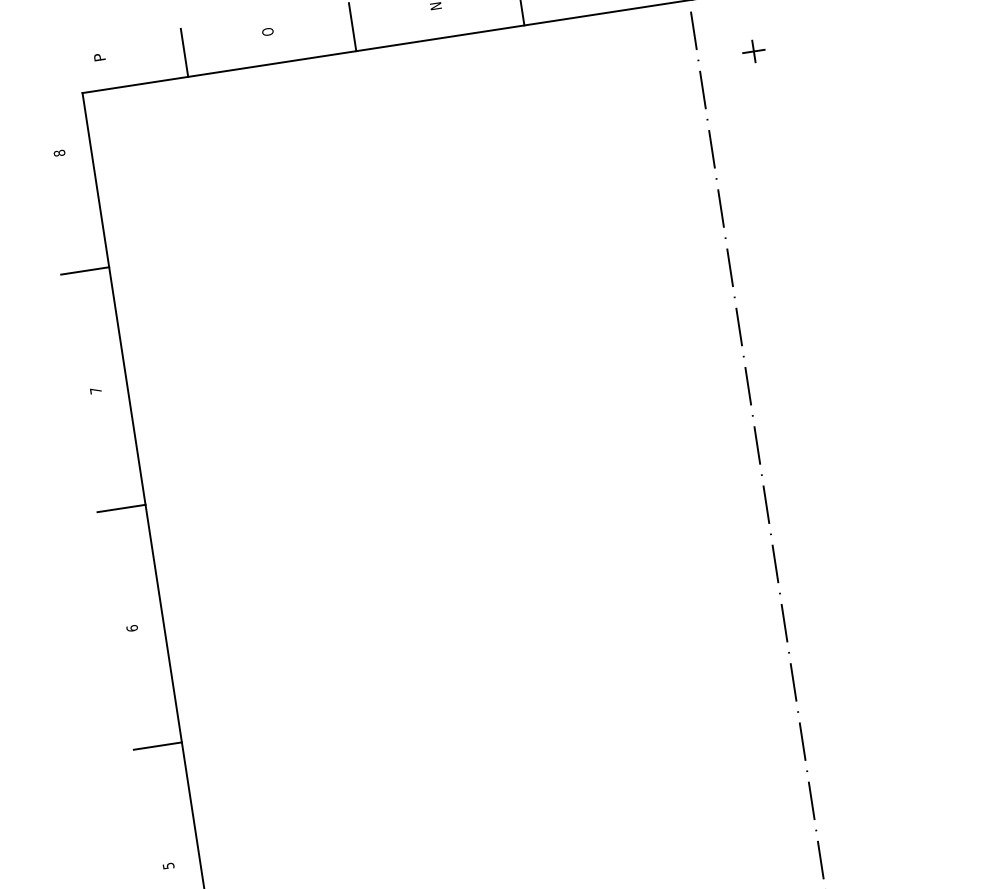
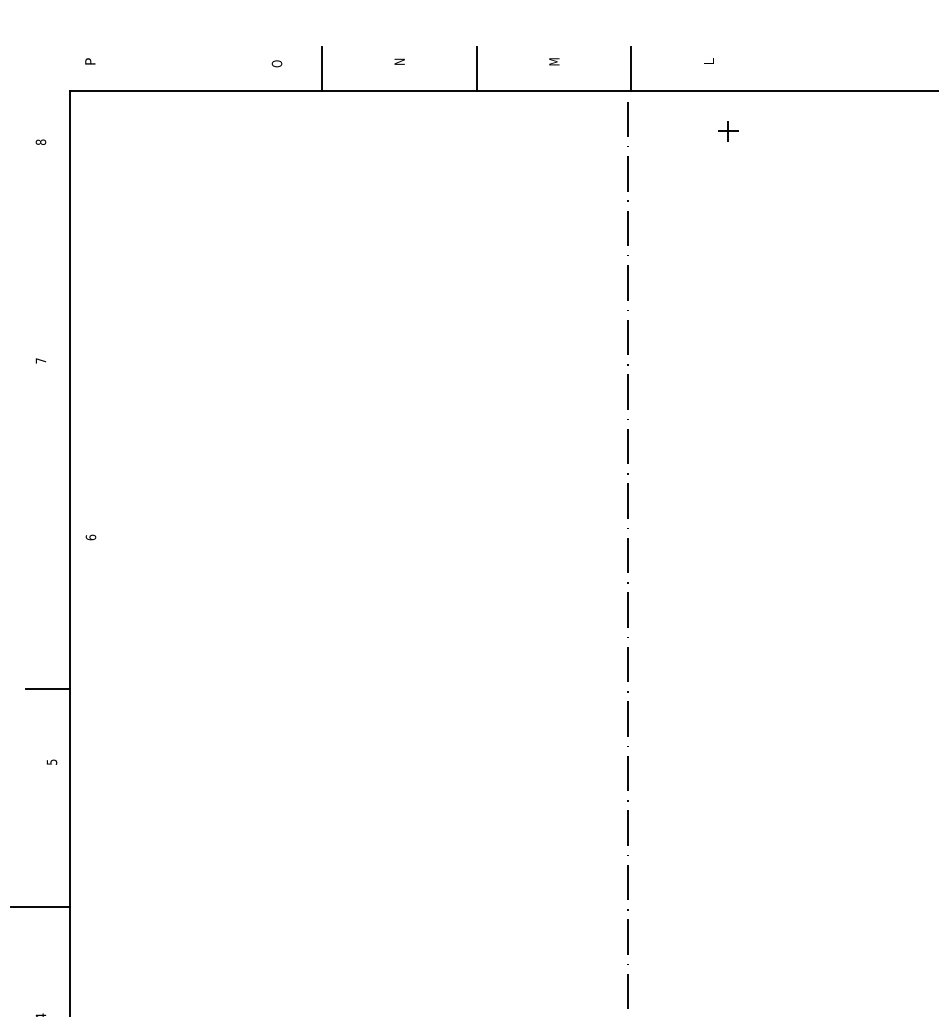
text: (267, 31) -> (276, 63), moved
part: (754, 51) -> (728, 131), moved
line: (184, 53) -> (167, 69), removed
line: (84, 270) -> (47, 251), removed
line: (121, 508) -> (47, 470), removed
text: (131, 628) -> (90, 537), moved
text: (167, 865) -> (51, 761), moved

